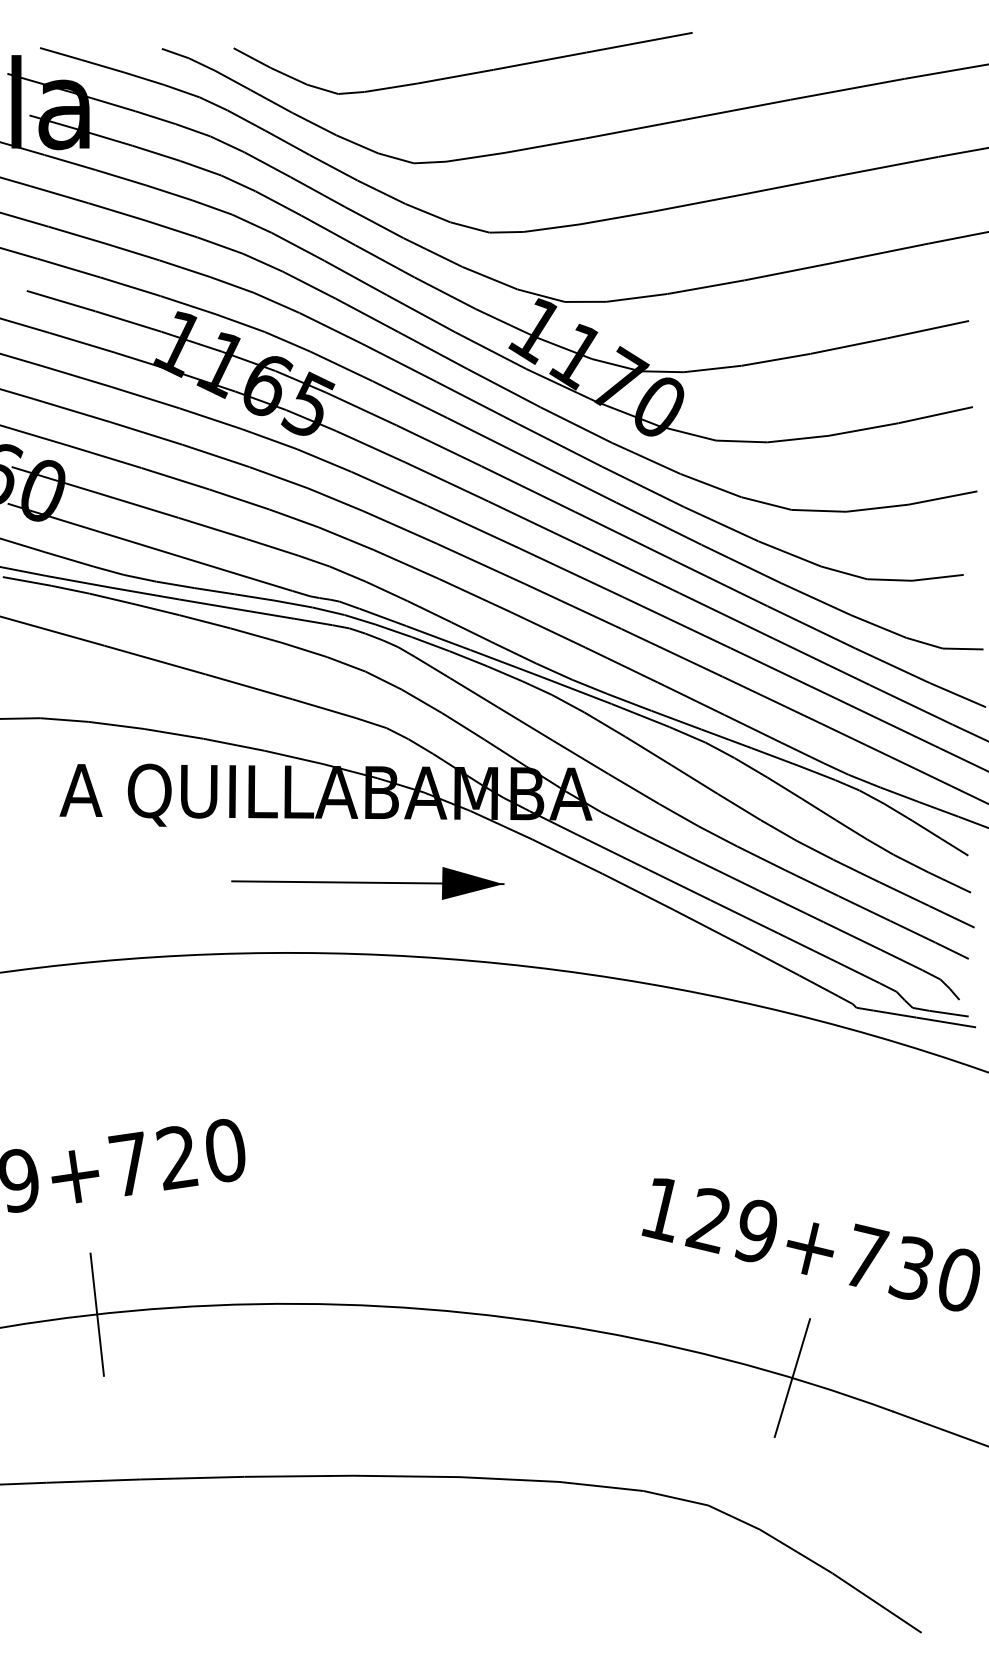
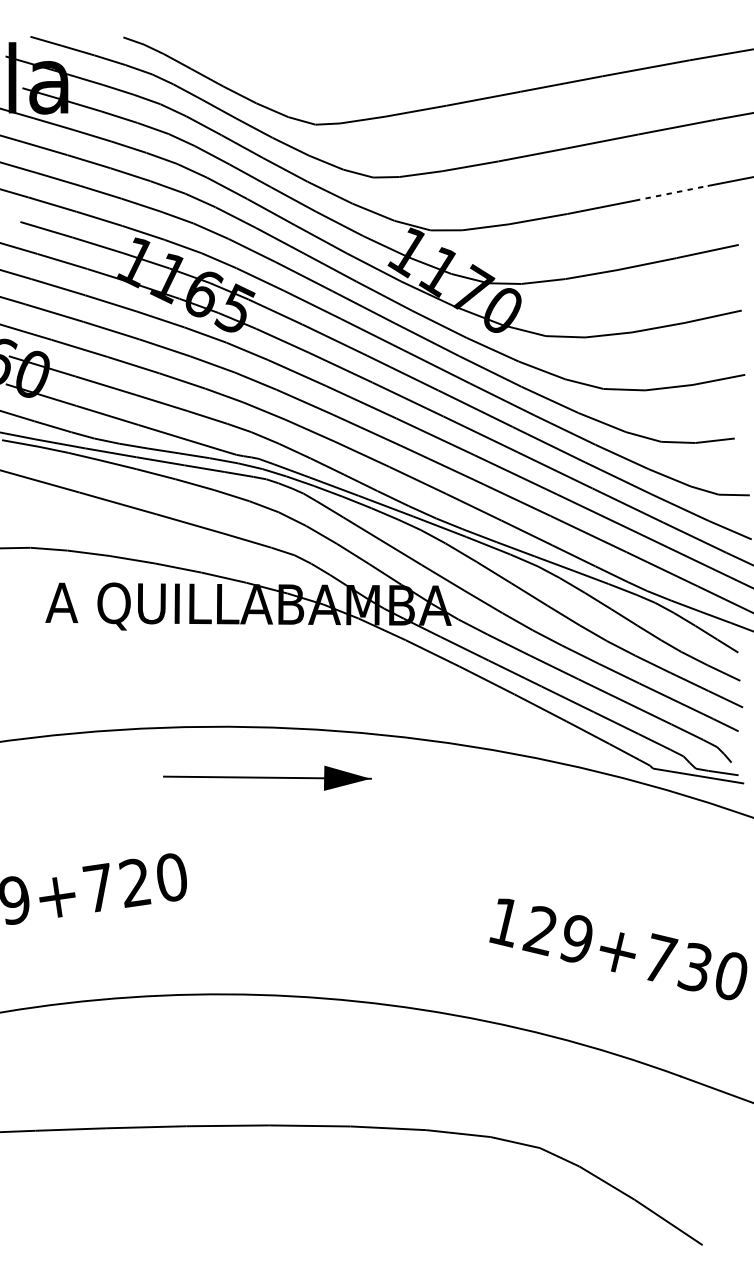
part: (466, 73) -> (355, 56), removed
line: (880, 253) -> (671, 193), solid -> dashed
part: (367, 883) -> (267, 778), moved
line: (96, 1314) -> (73, 1002), removed
line: (792, 1377) -> (604, 1050), removed

